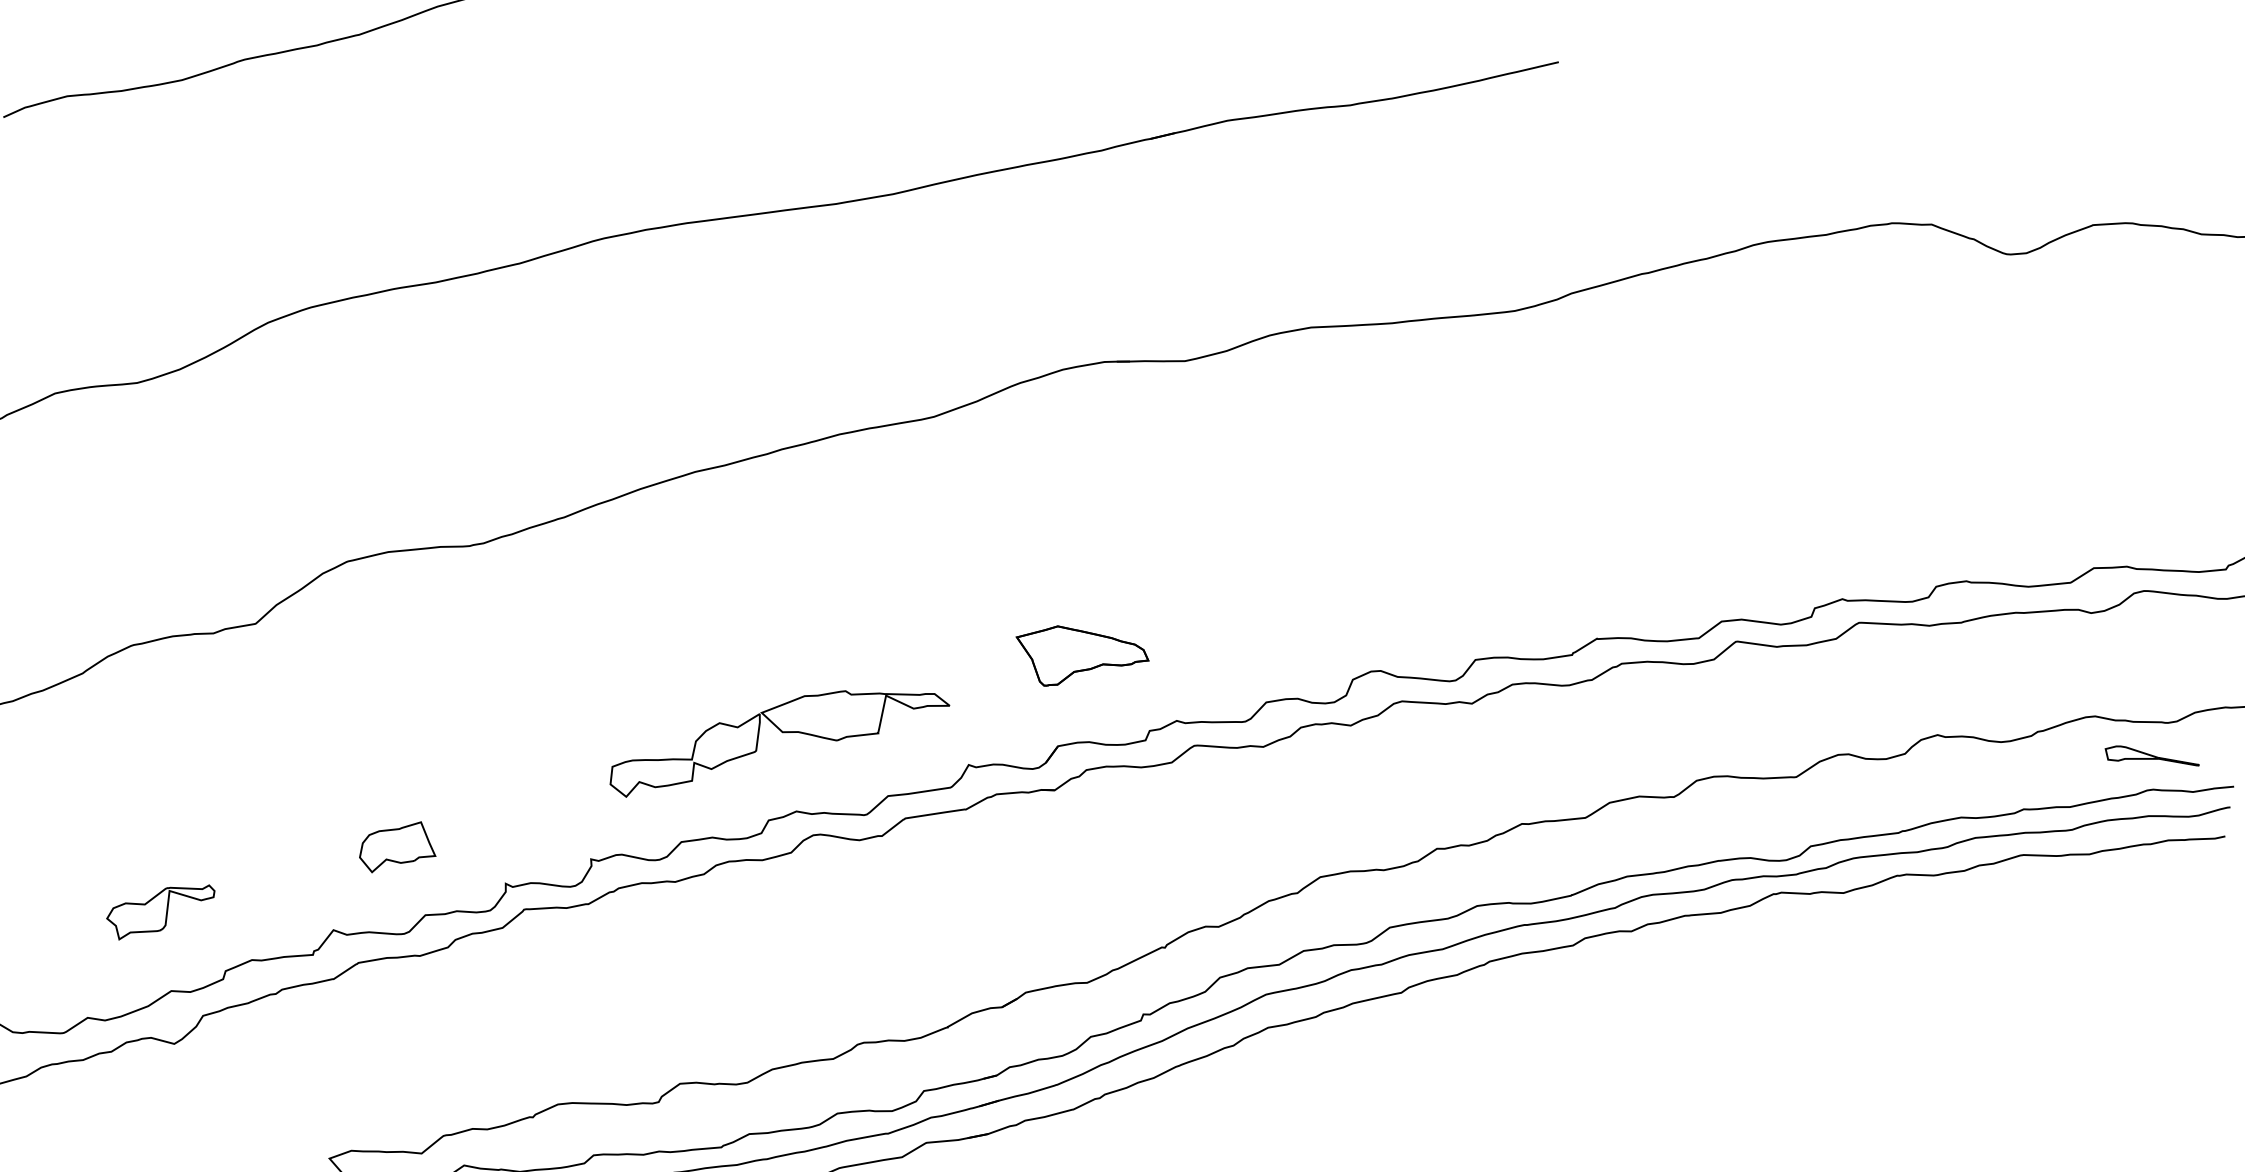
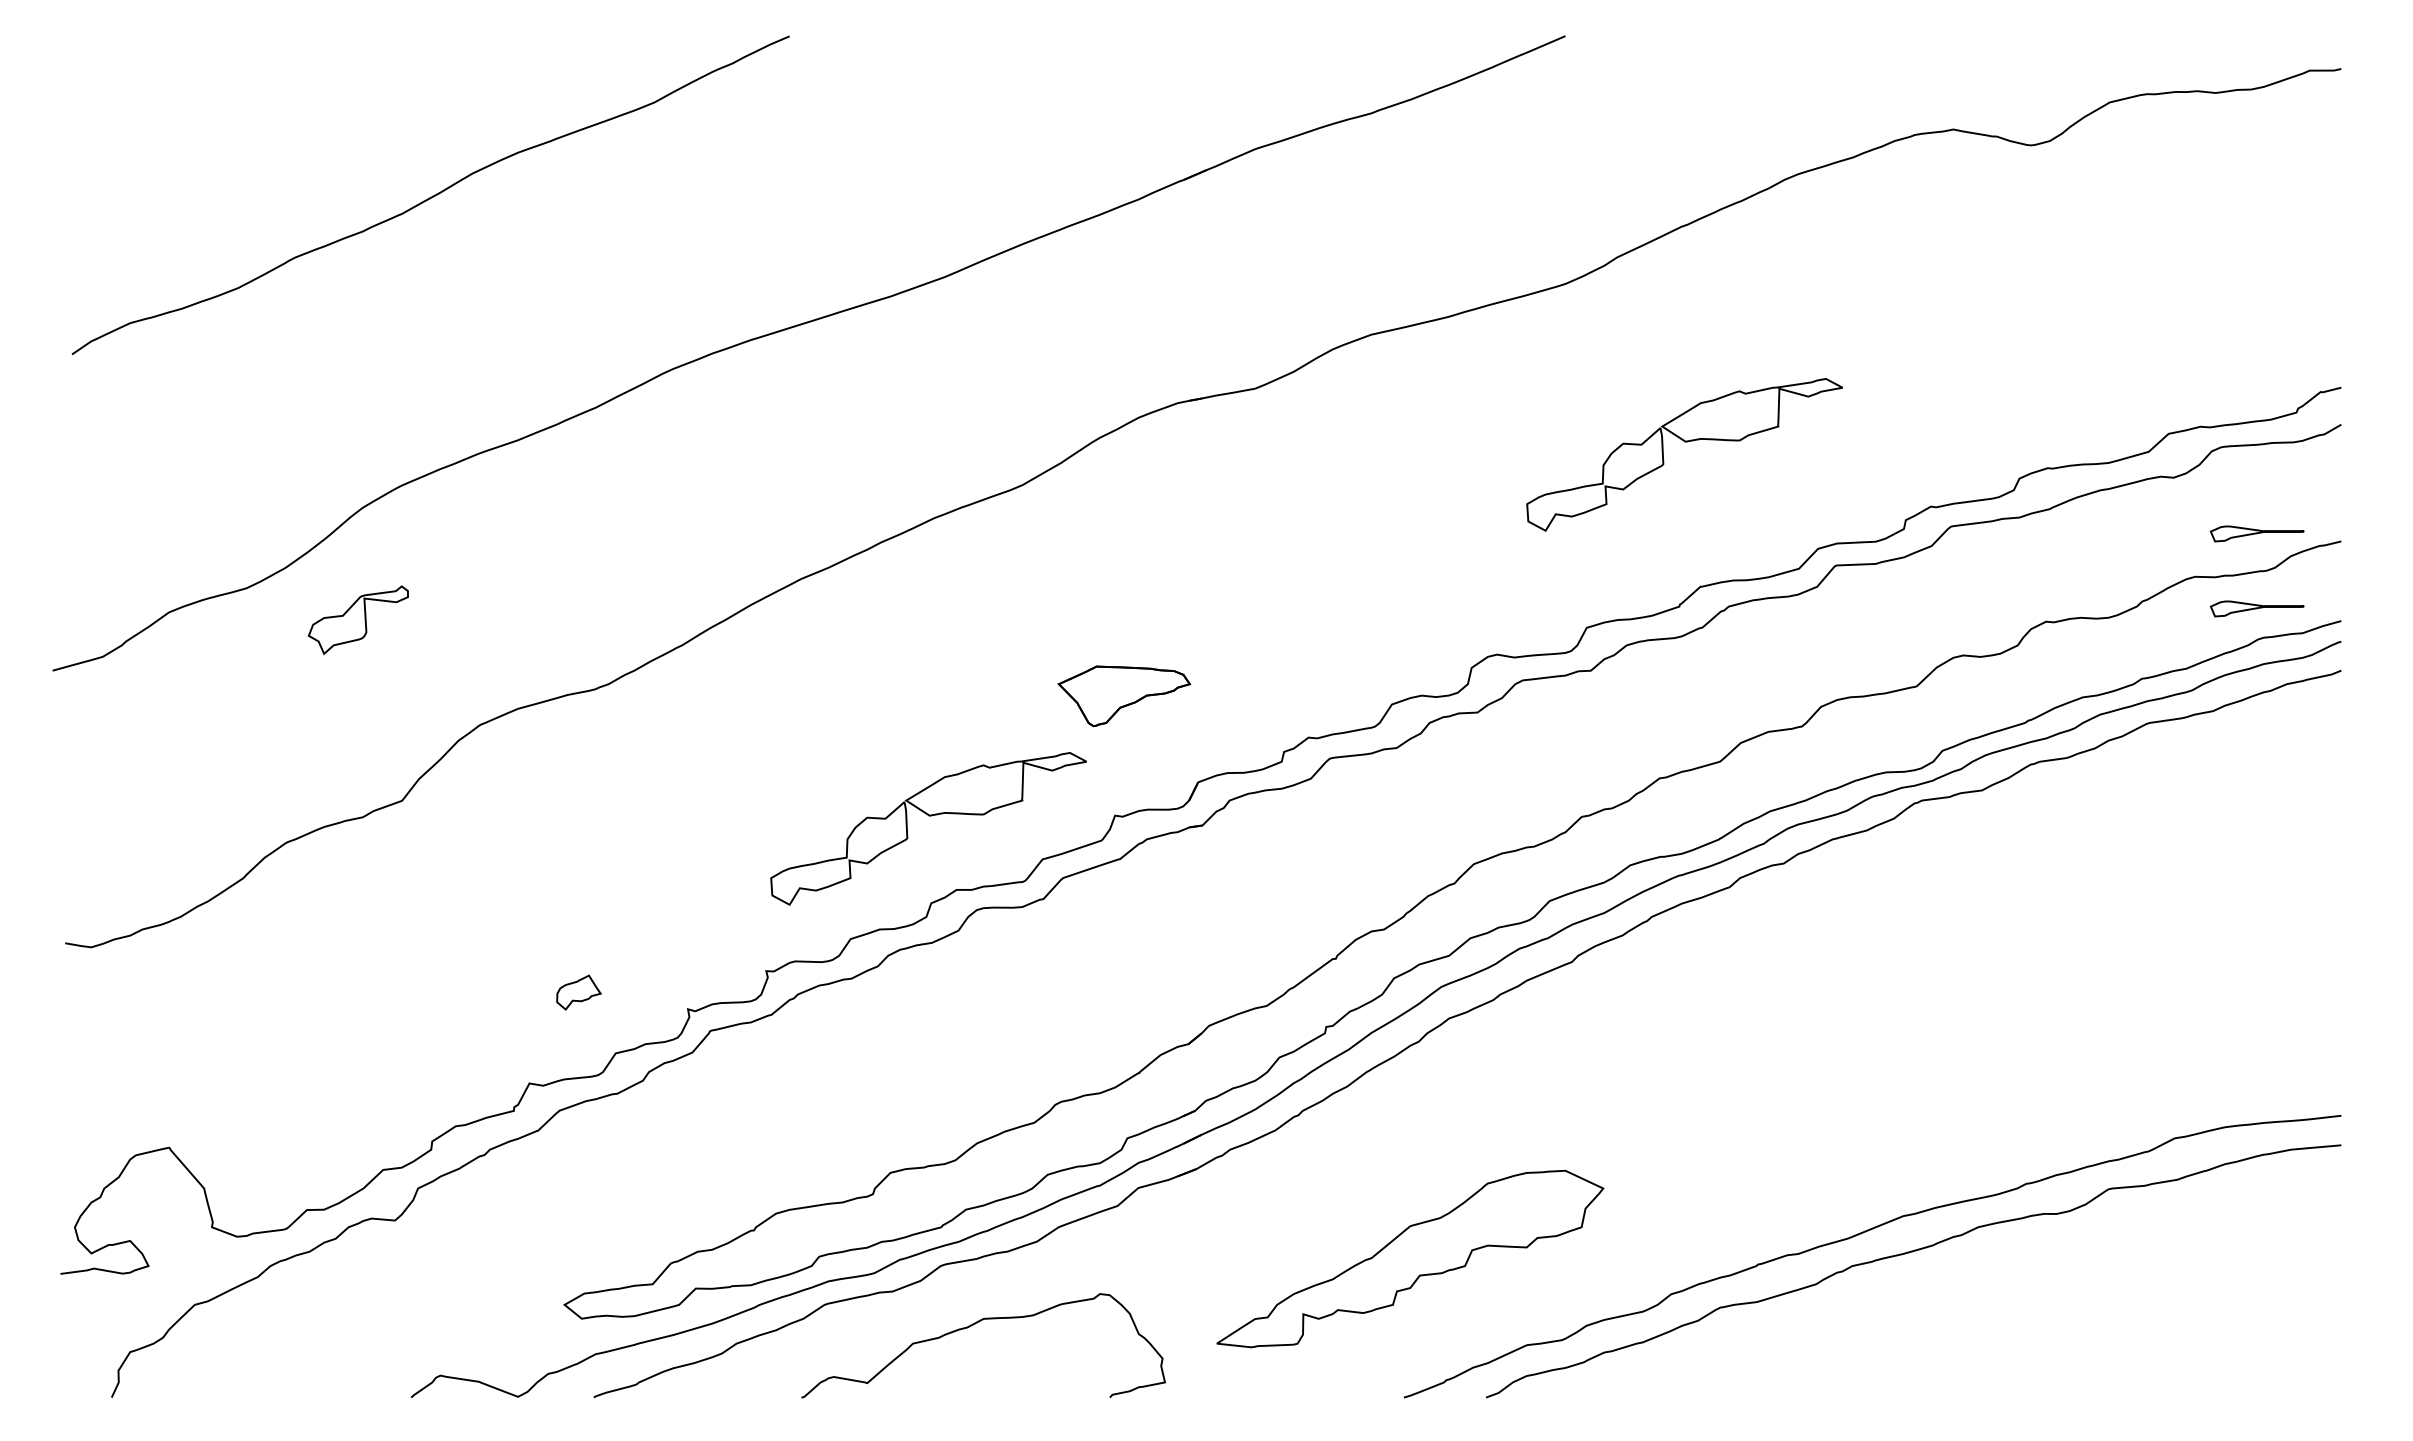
part: (1606, 491) -> (1684, 442), added
part: (1080, 661) -> (1124, 696), moved
part: (2164, 683) -> (2256, 533), added
part: (398, 847) -> (578, 992), size x0.6
part: (158, 911) -> (357, 620), moved

